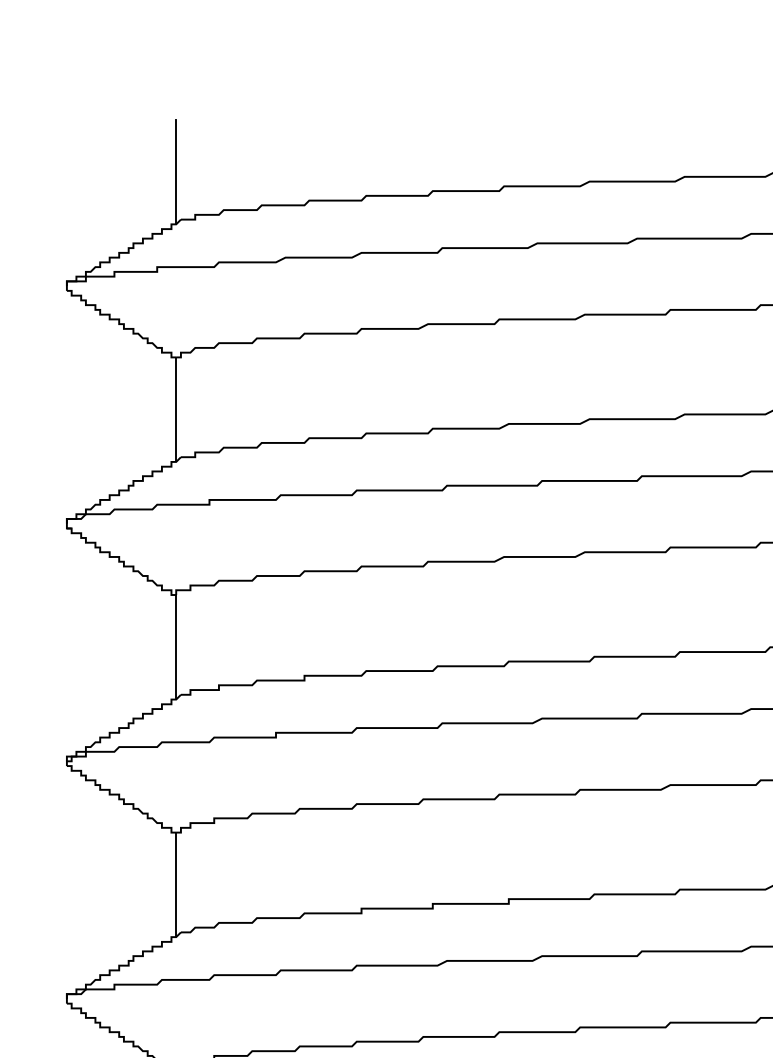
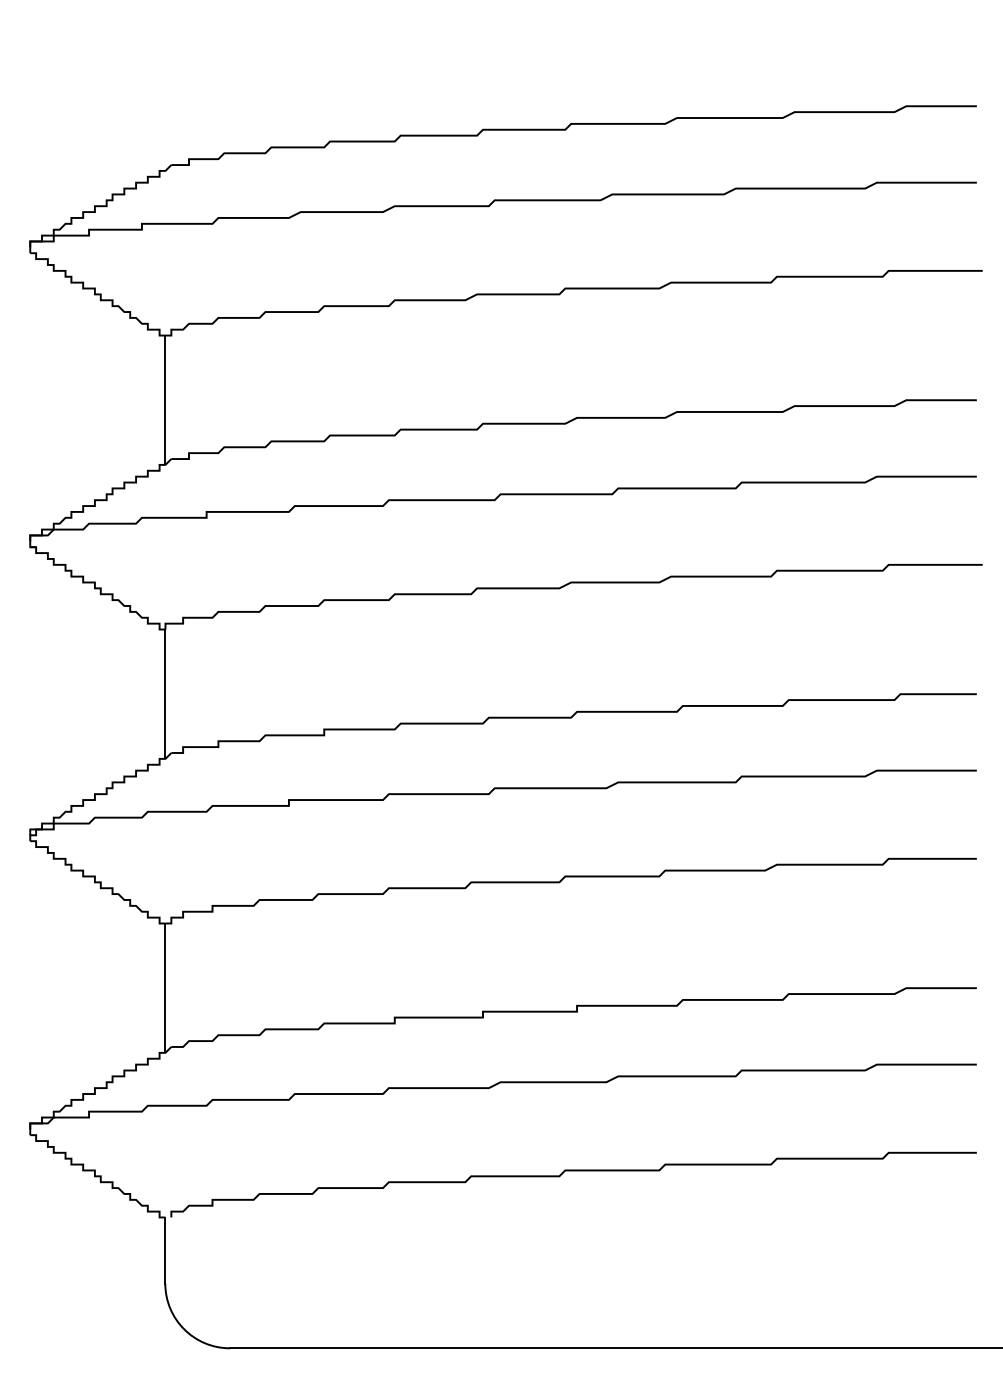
line: (176, 171) -> (165, 105), removed

